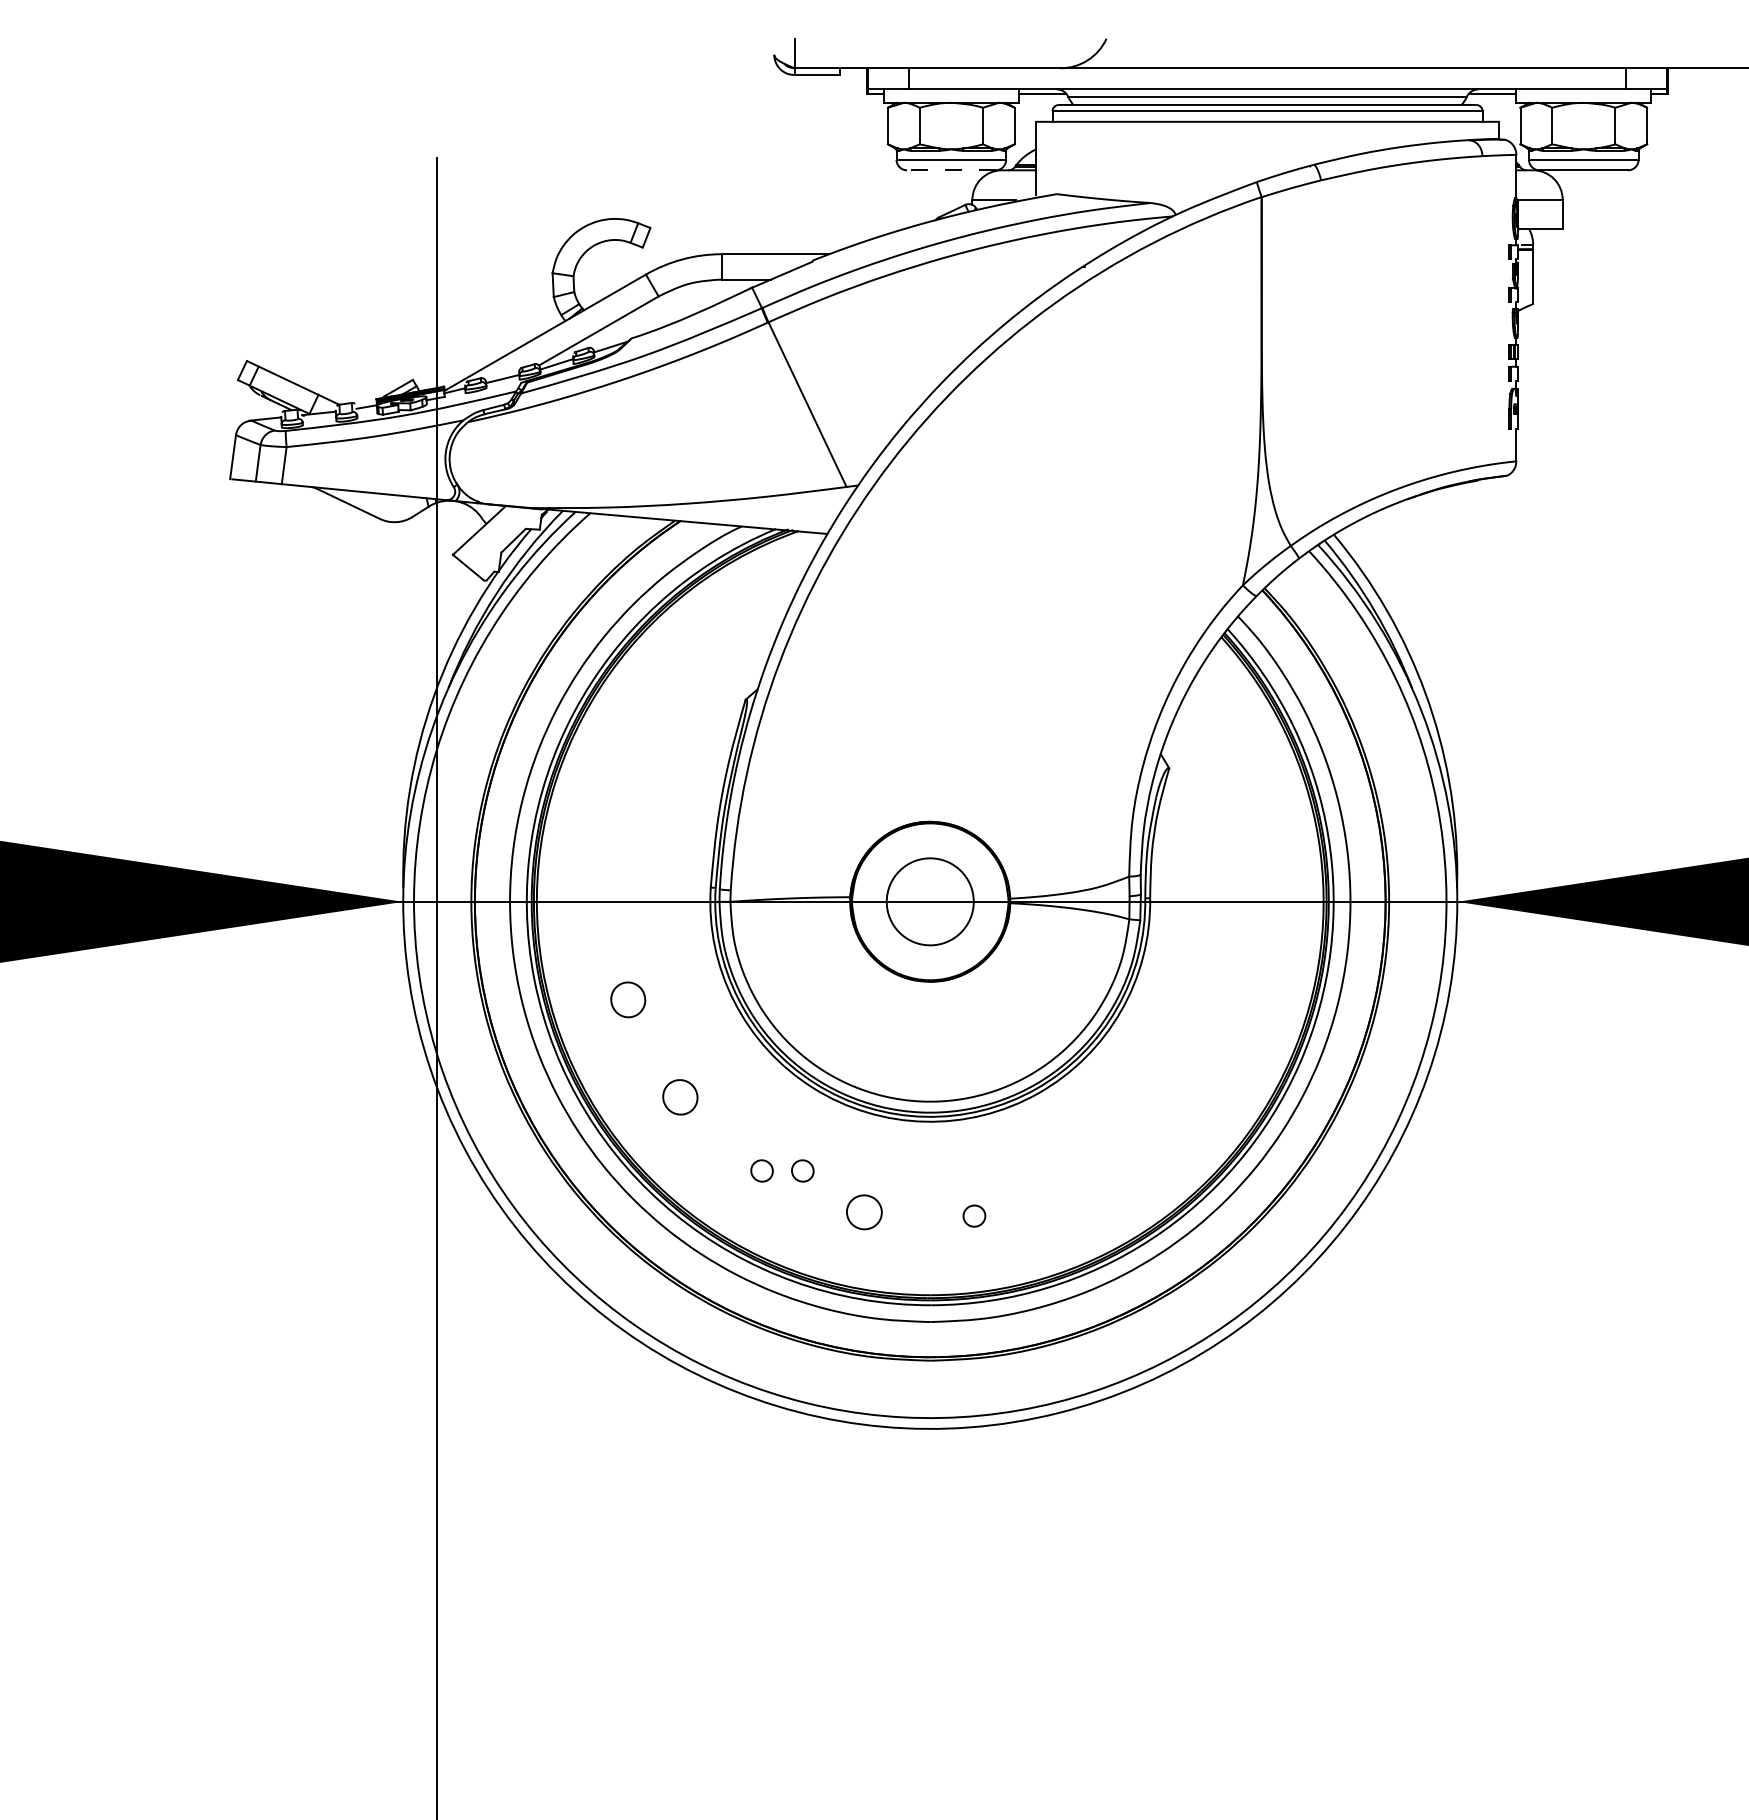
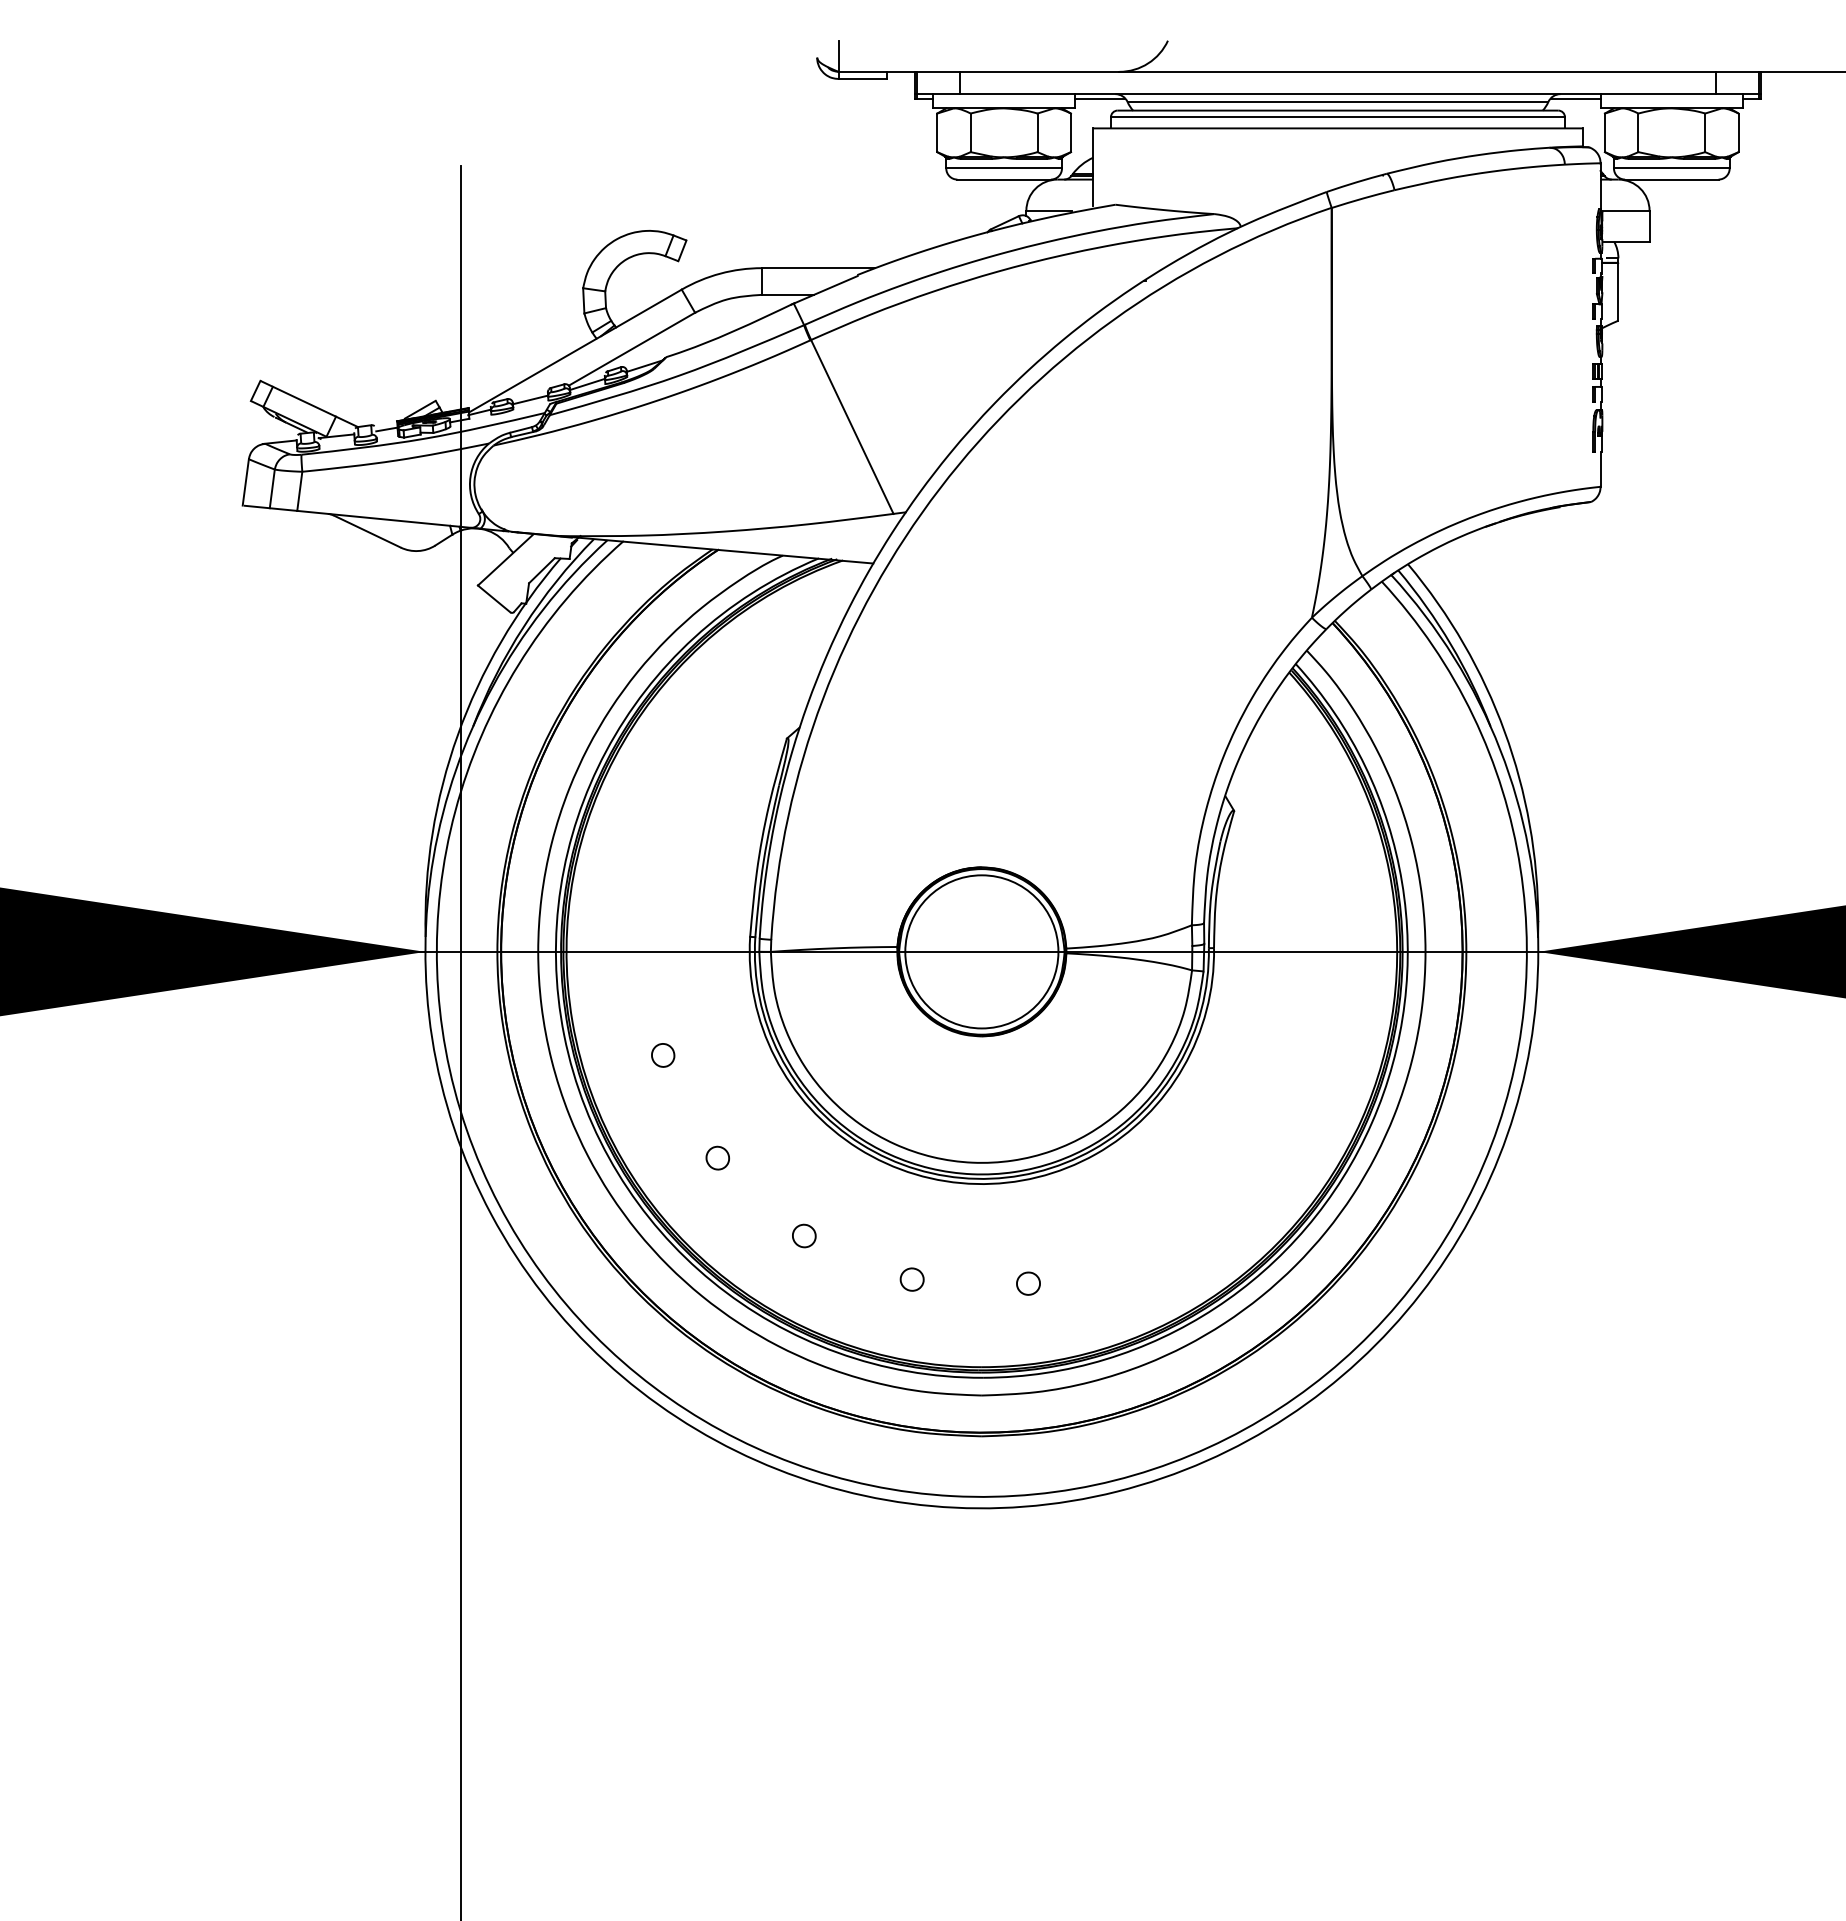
line: (951, 170) -> (1004, 179), dashed -> solid
circle: (929, 901) -> (981, 951), size x1.67
part: (628, 999) -> (663, 1055), size x0.62
part: (679, 1096) -> (717, 1157), size x0.62
part: (802, 1170) -> (847, 1235), removed
part: (863, 1212) -> (911, 1279), size x0.62

